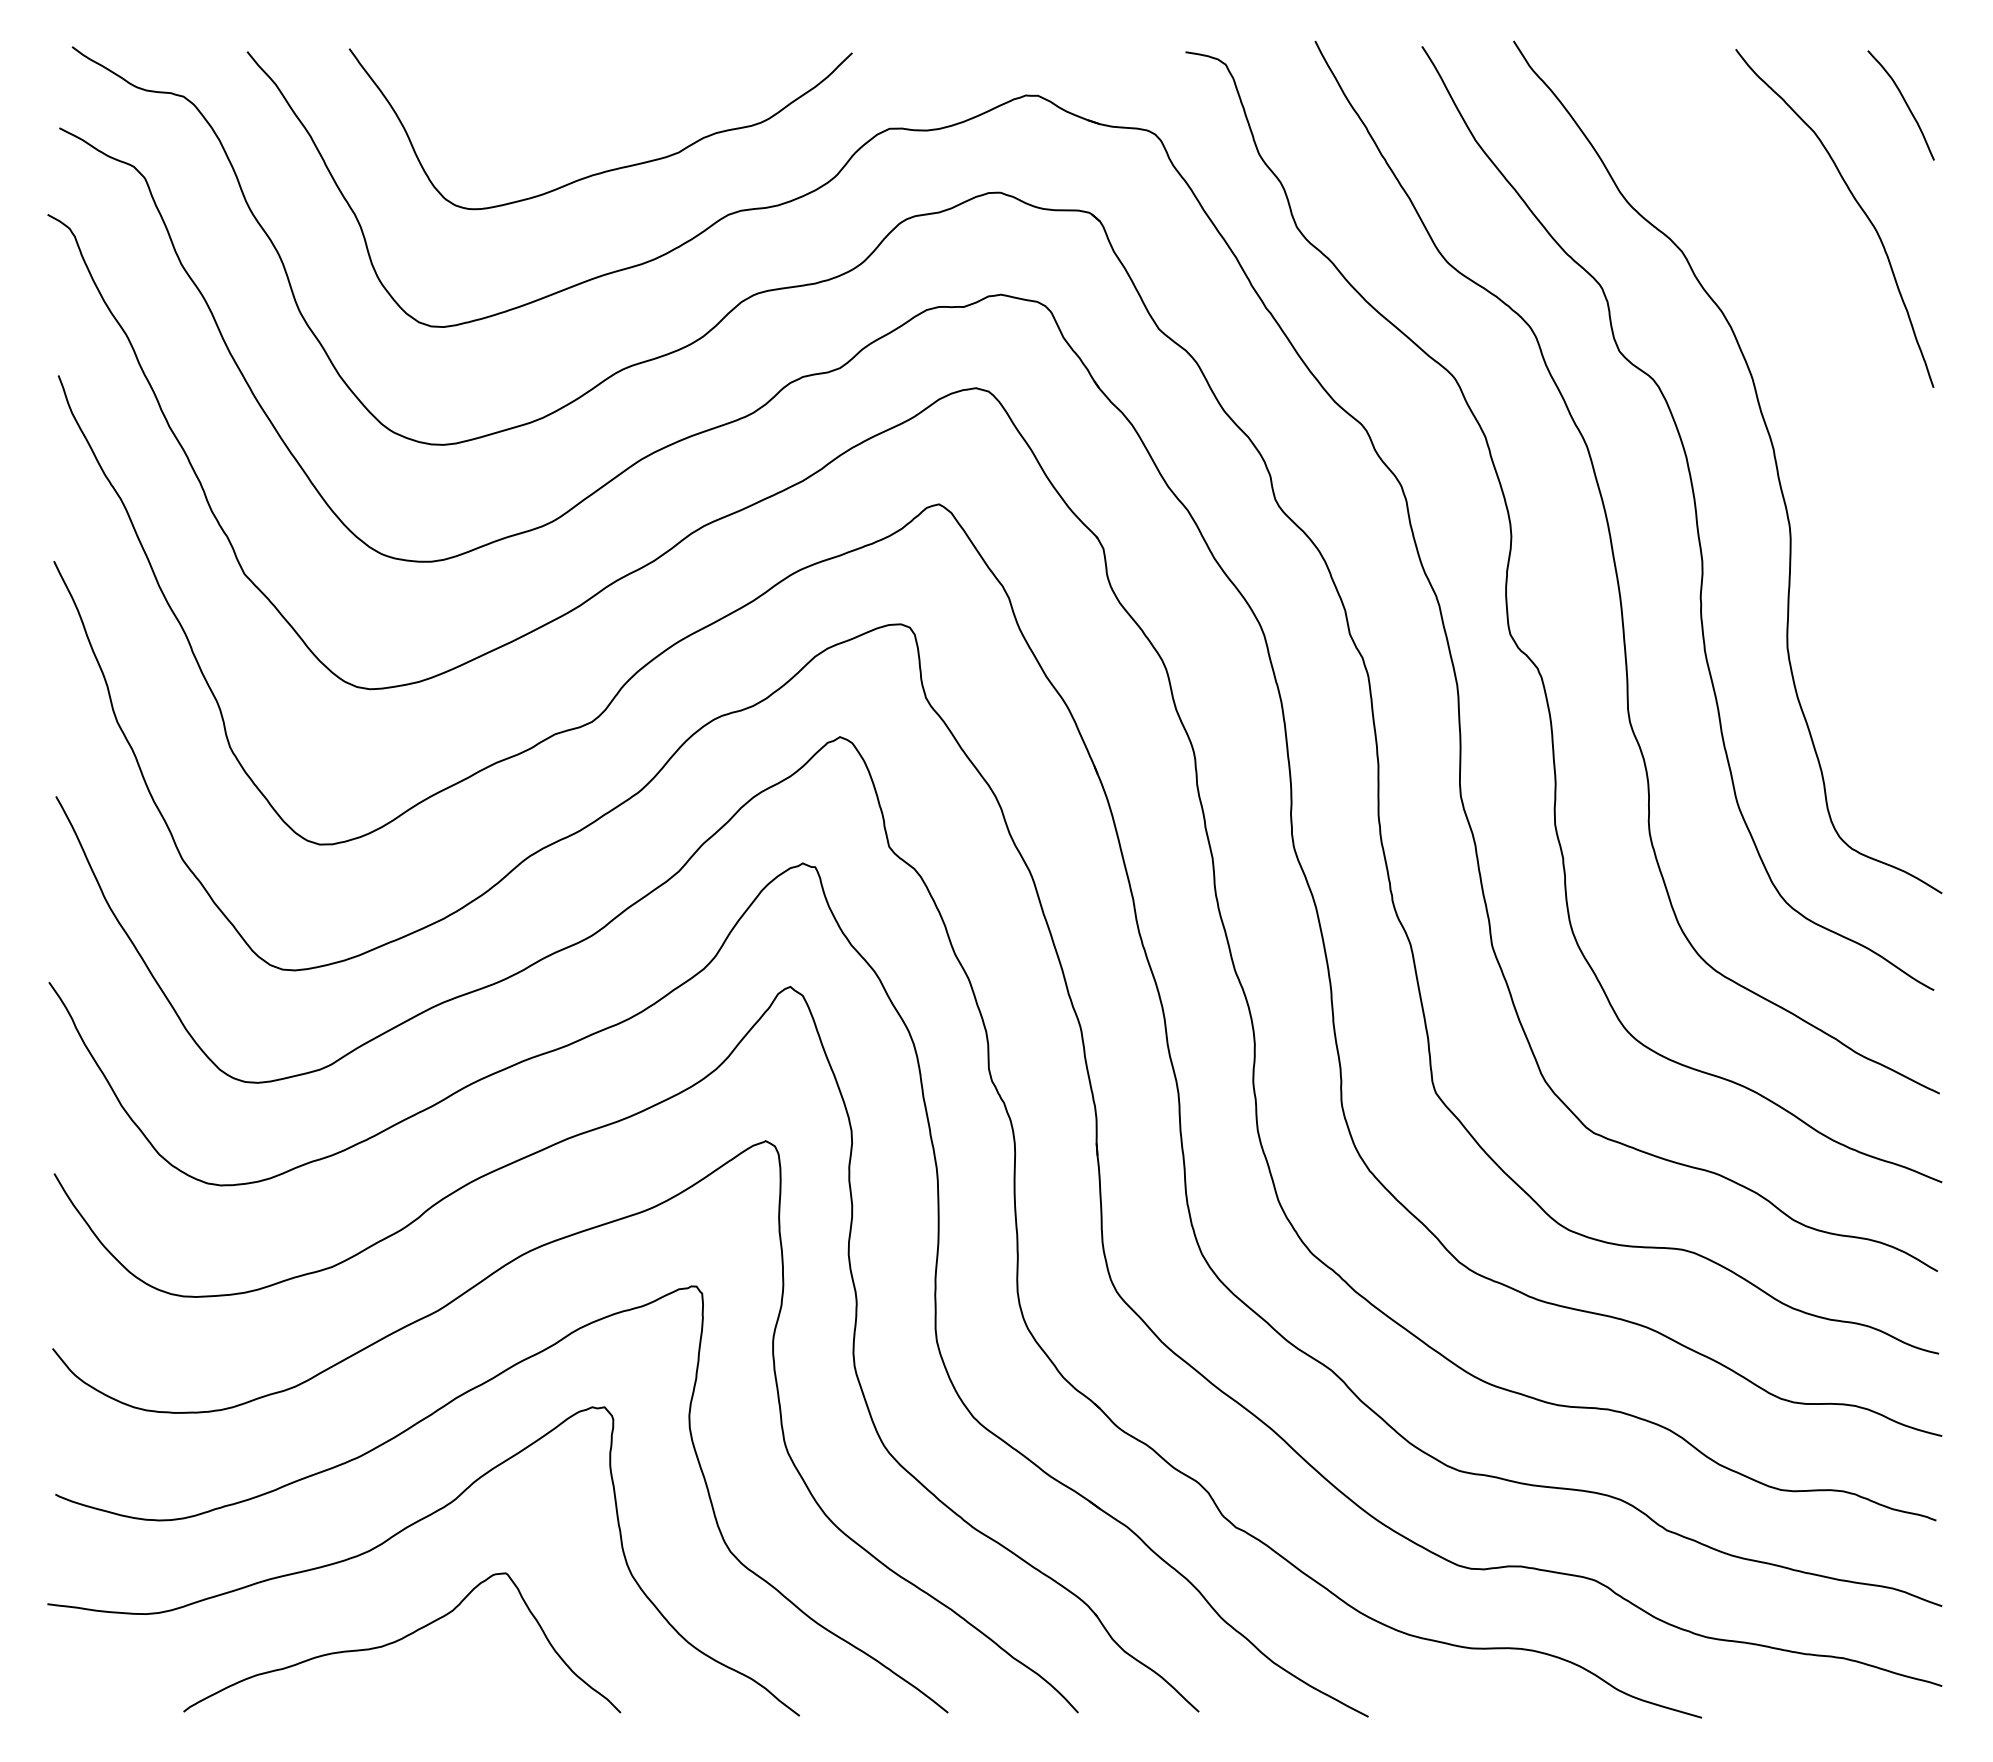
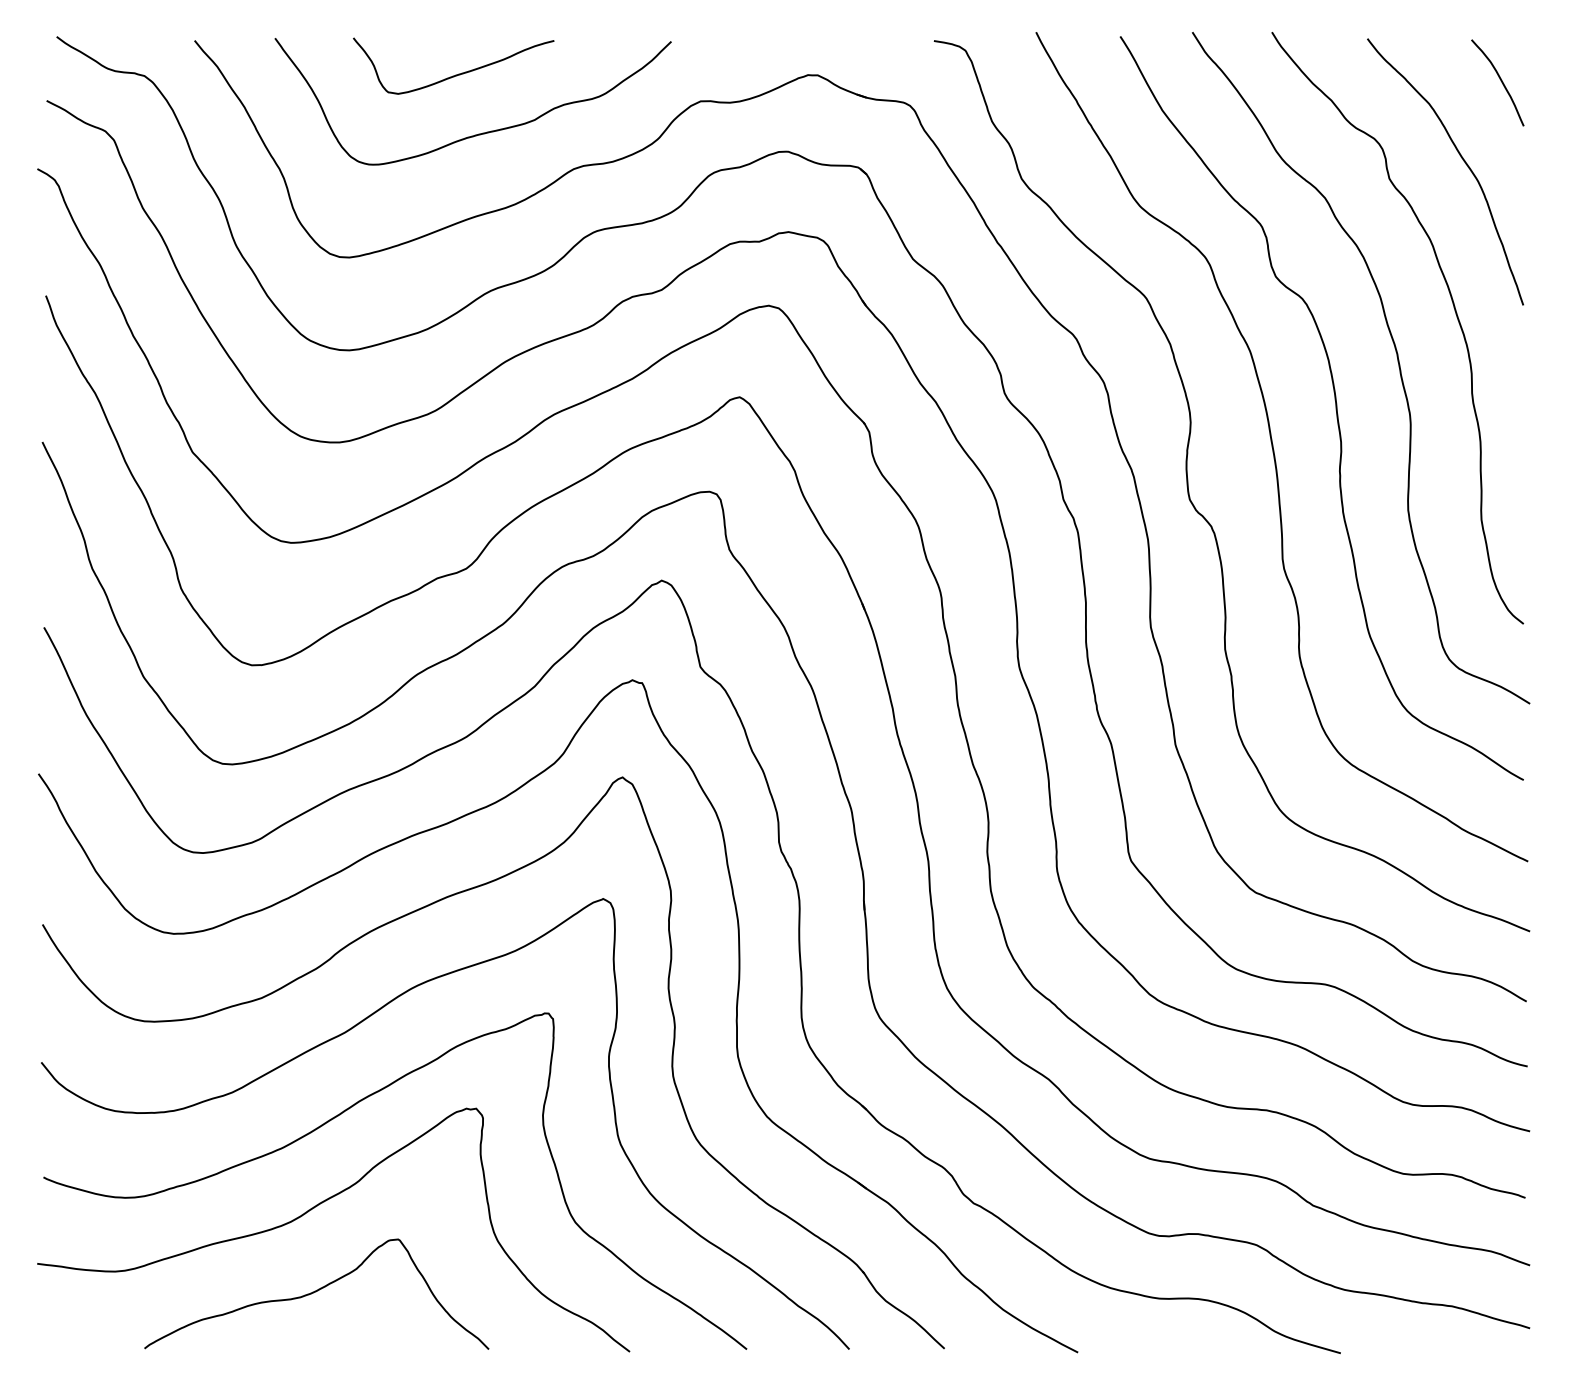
curve: (580, 94) -> (457, 74), added
curve: (1847, 398) -> (1455, 313), added

